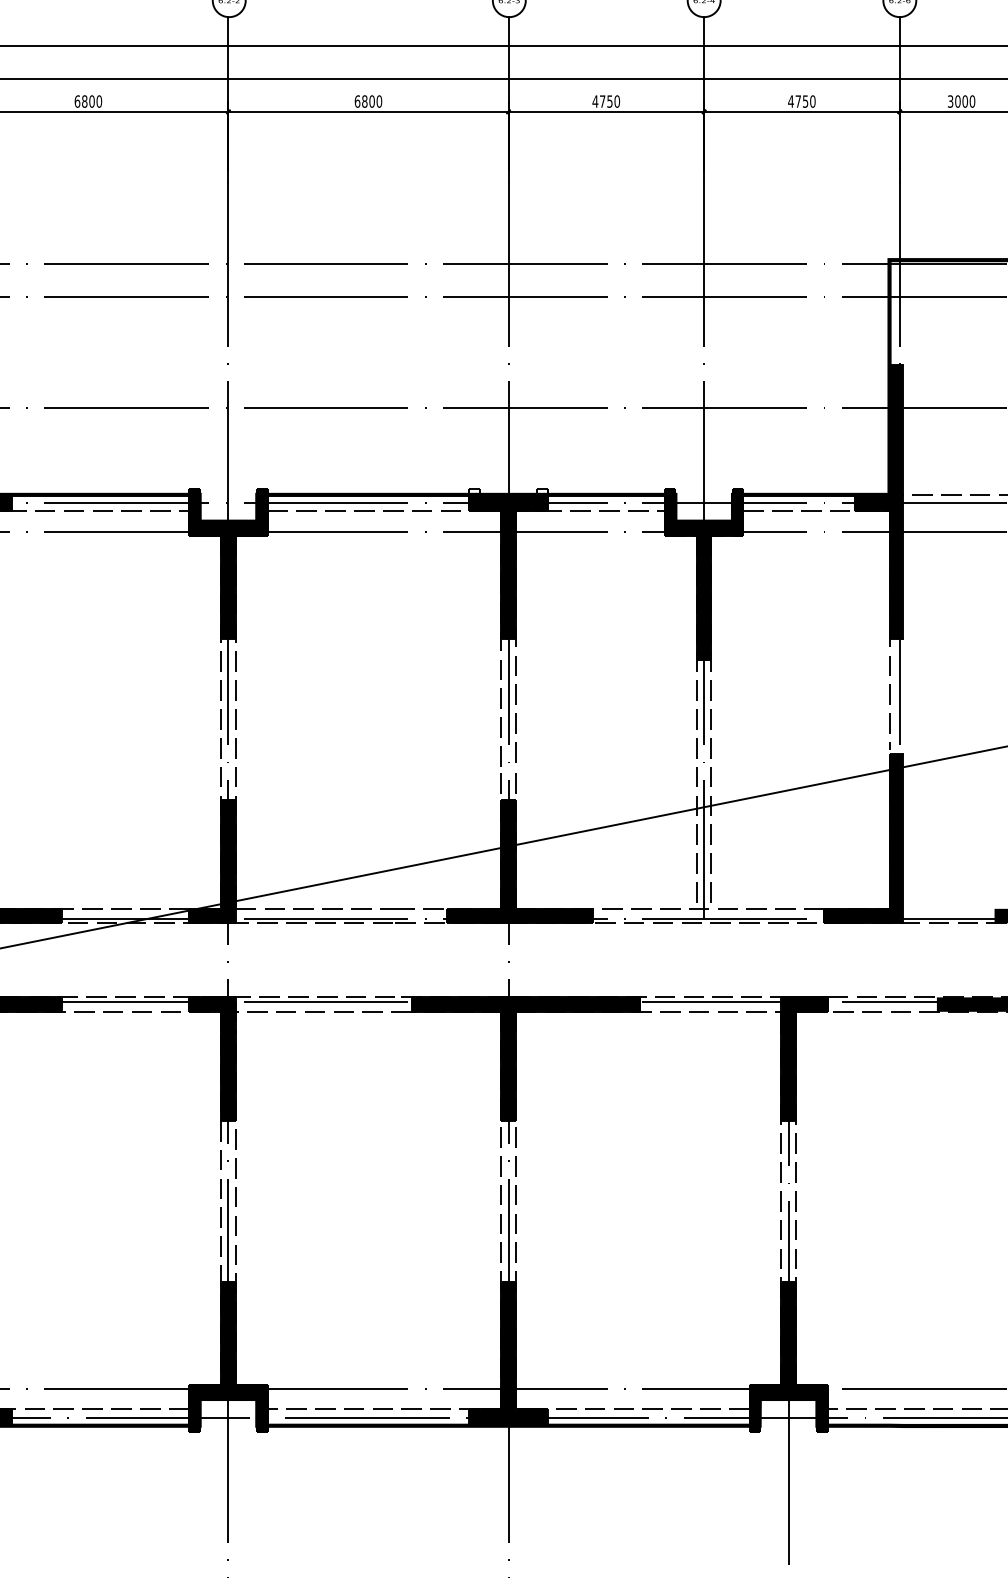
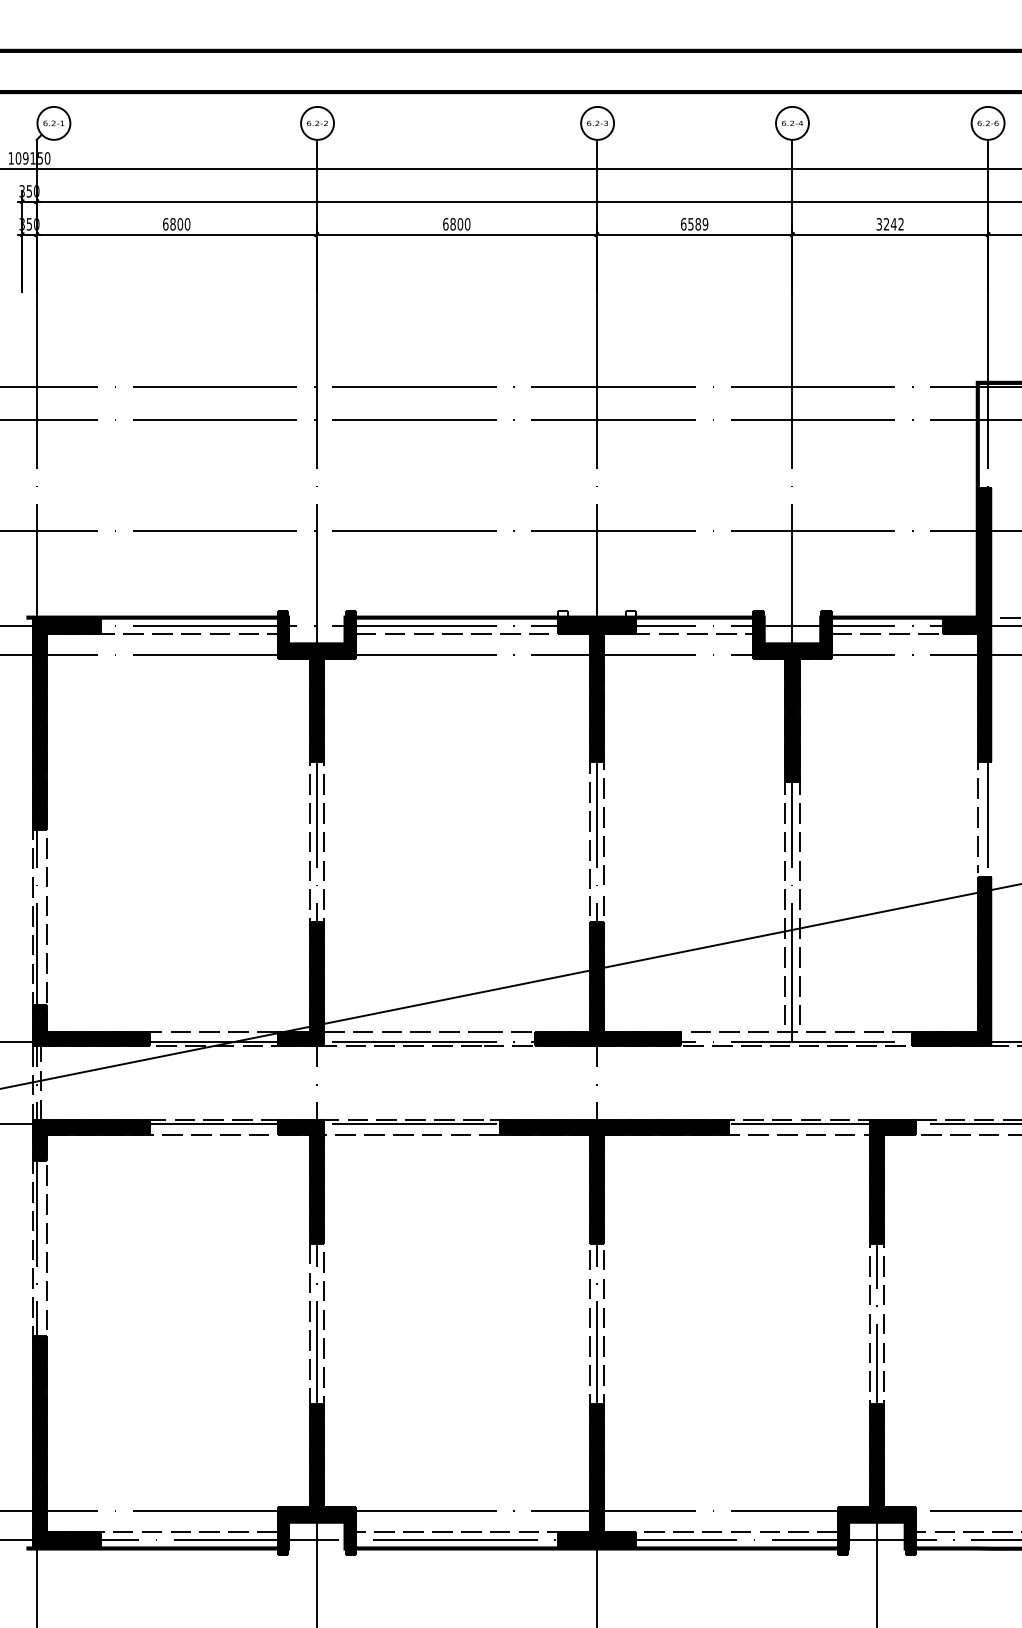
text: (606, 101) -> (694, 224), 4750 -> 6589
text: (801, 101) -> (889, 224), 4750 -> 3242

